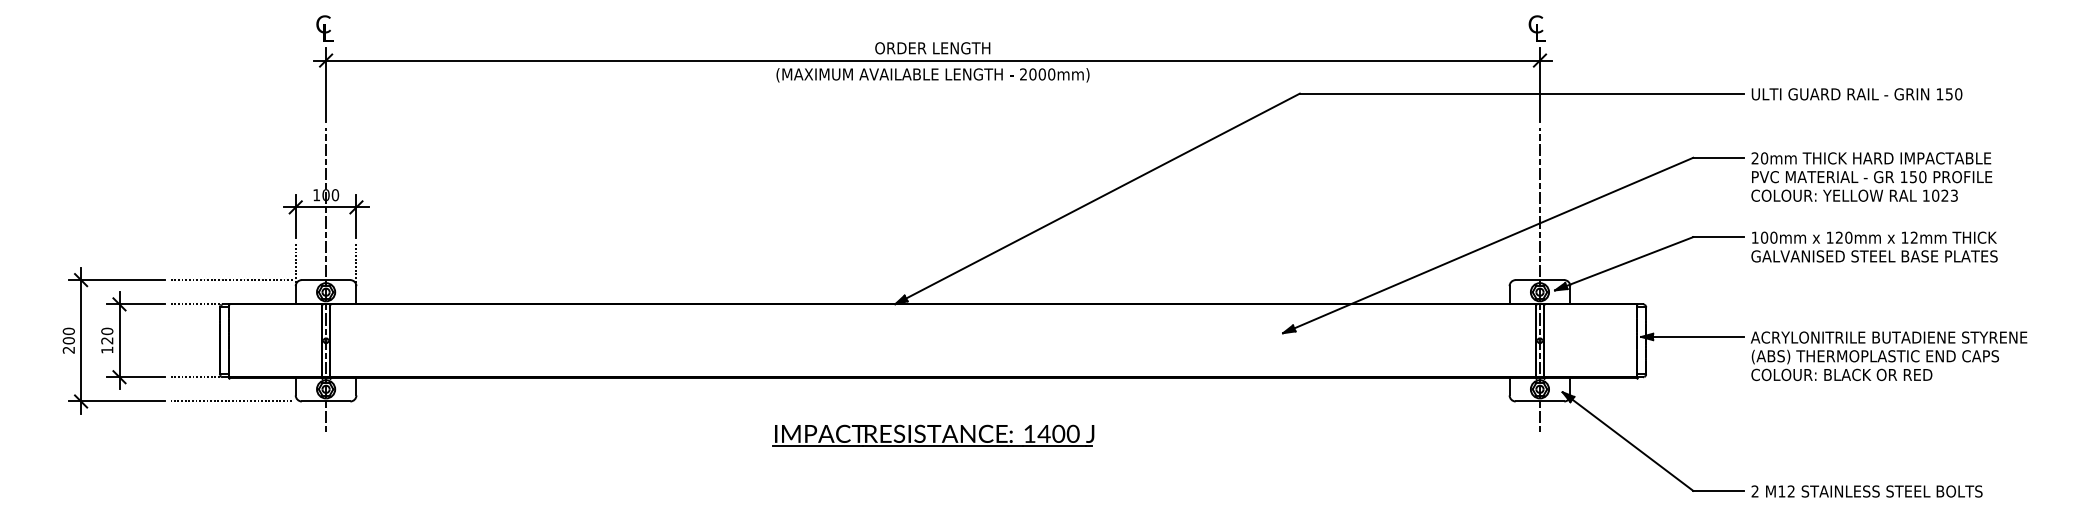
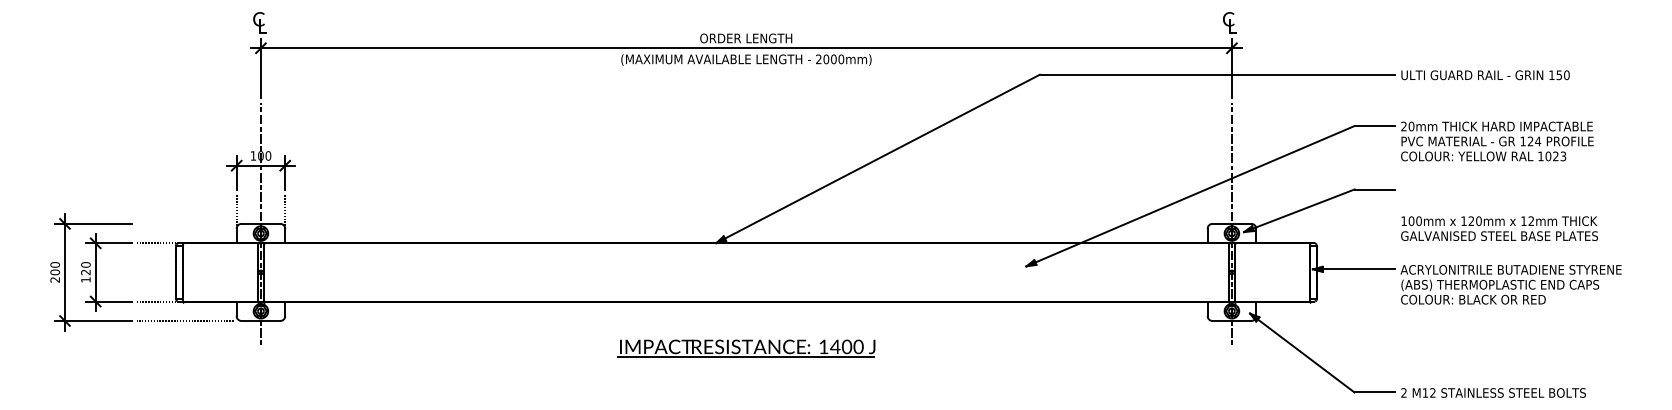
text: (1918, 177) -> (1534, 141), 150 -> 124
text: (1874, 246) -> (1499, 228), moved
line: (231, 280) -> (185, 224), removed

